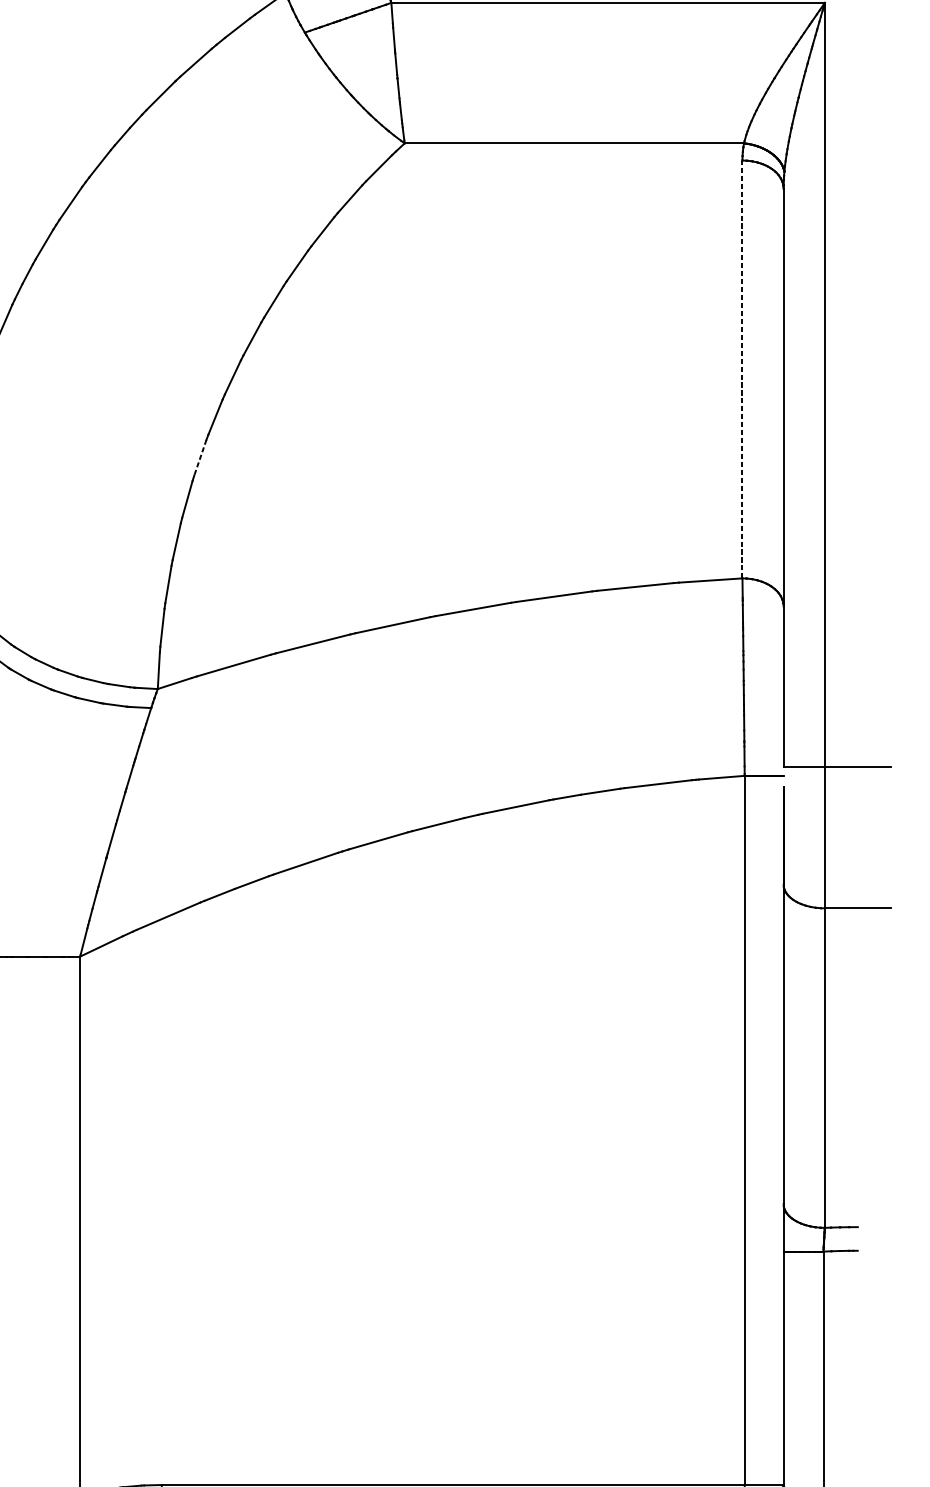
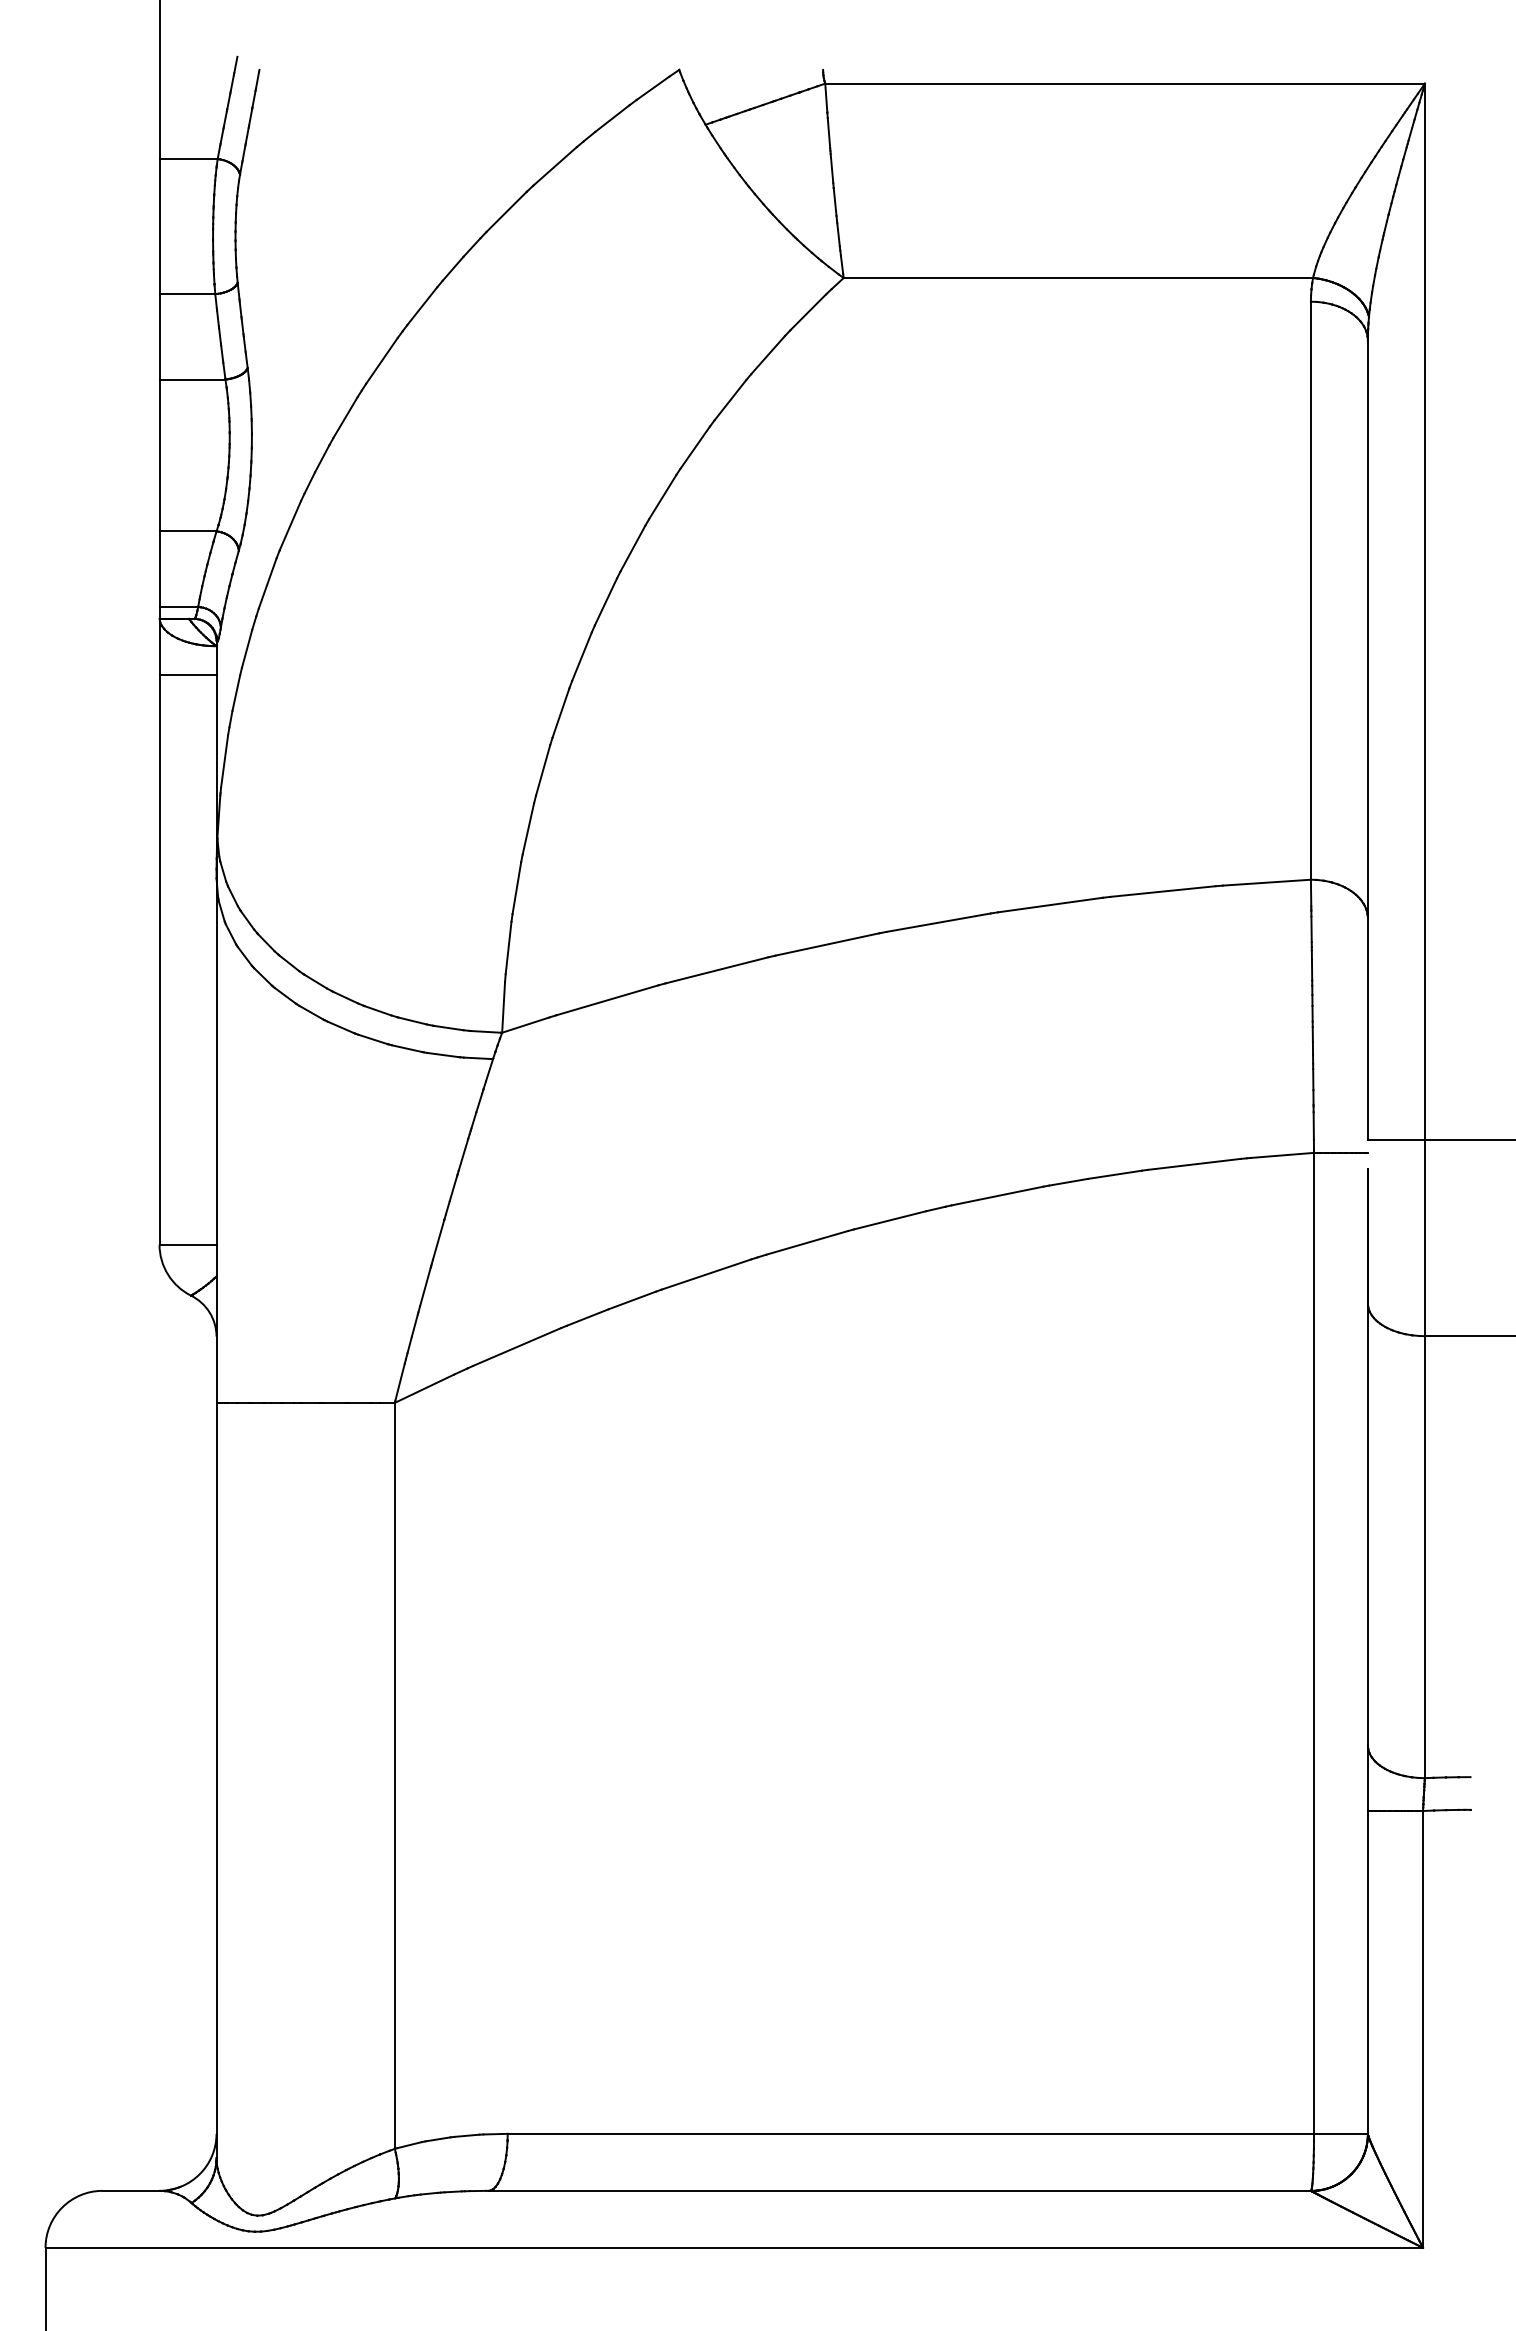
line: (742, 369) -> (1310, 590), dashed -> solid
line: (199, 458) -> (560, 713), dashed -> solid

